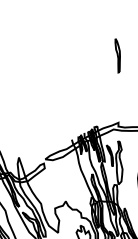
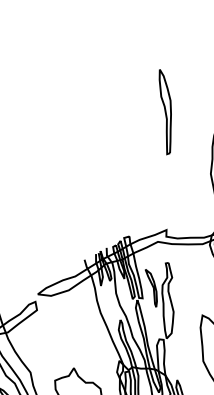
part: (117, 55) -> (164, 111), size x1.43

